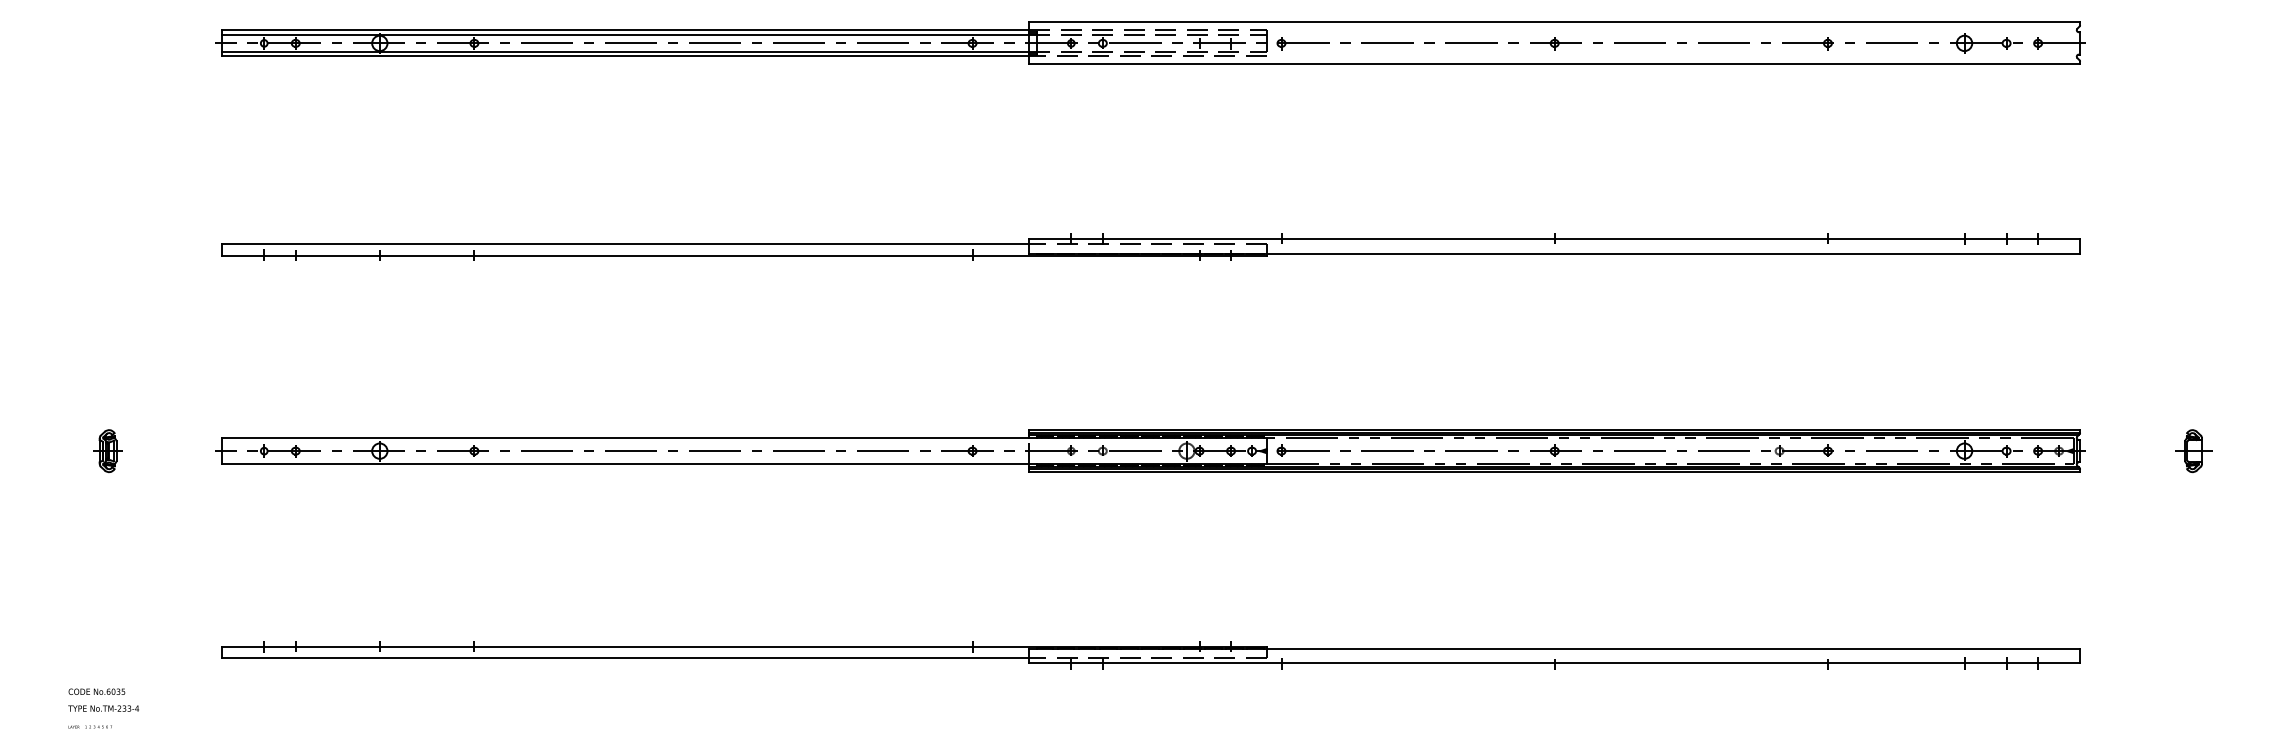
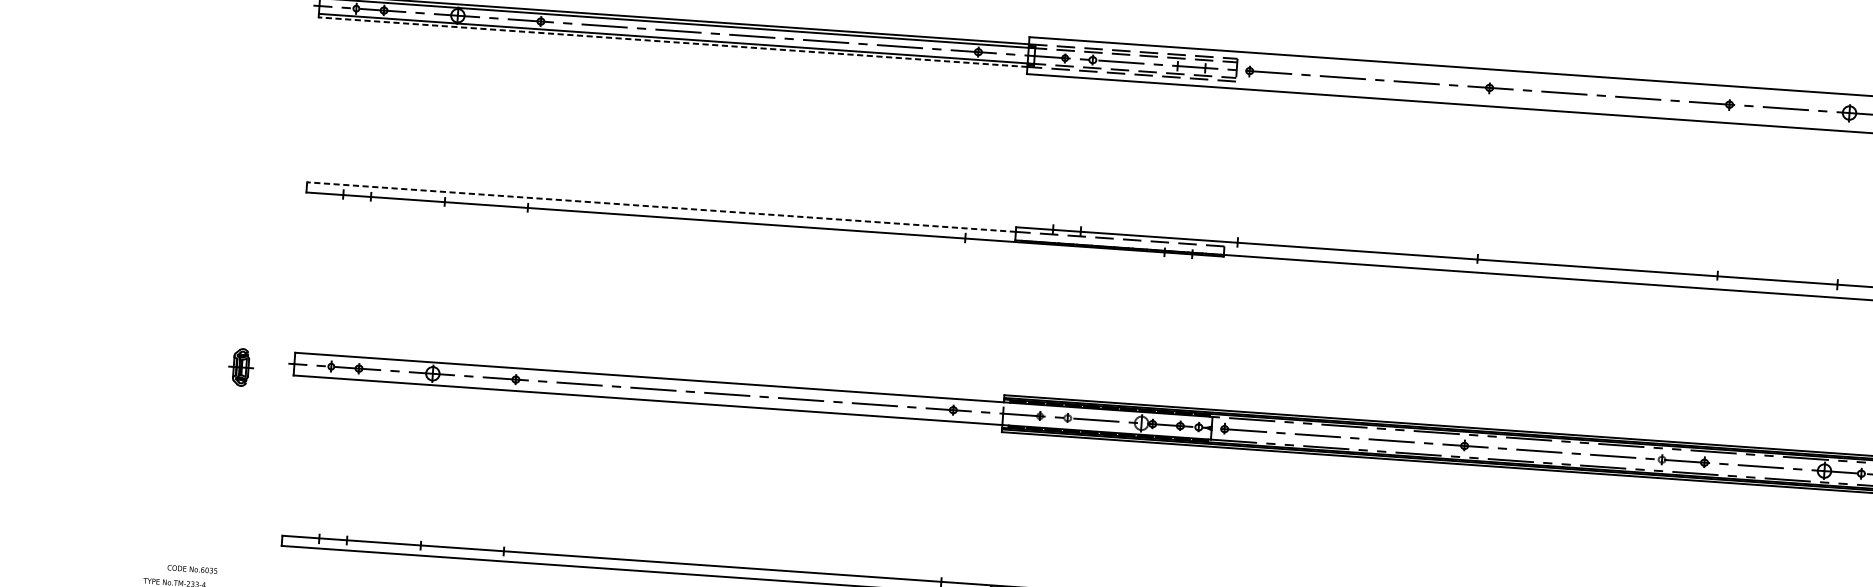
line: (625, 56) -> (672, 42), solid -> dashed
line: (625, 244) -> (661, 207), solid -> dashed
part: (107, 451) -> (240, 367), moved
text: (96, 691) -> (192, 569), moved

